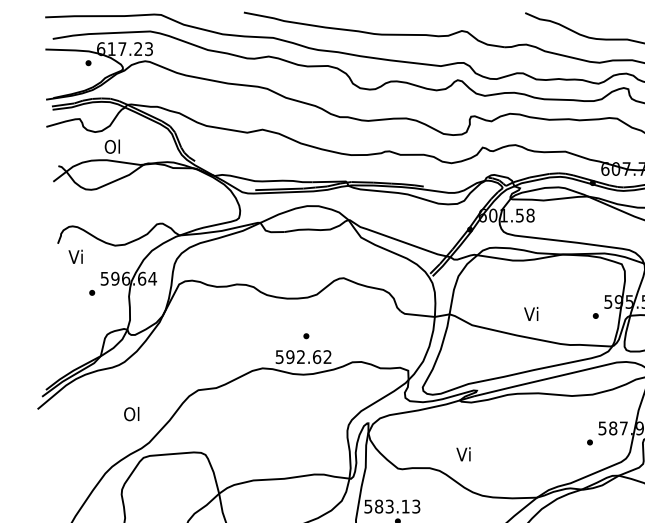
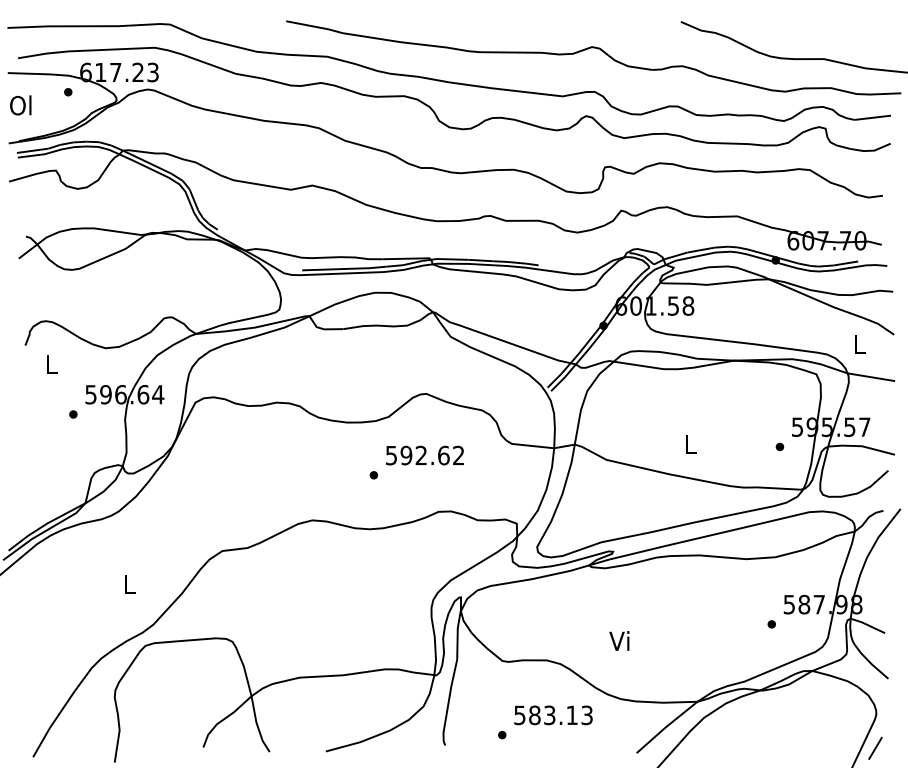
text: (112, 146) -> (20, 105), moved
text: (75, 256) -> (50, 363), Vi -> L
text: (531, 313) -> (689, 443), Vi -> L
text: (303, 357) -> (424, 455), moved
text: (131, 414) -> (128, 584), Ol -> L
text: (463, 453) -> (619, 640), moved
text: (392, 506) -> (553, 715), moved

